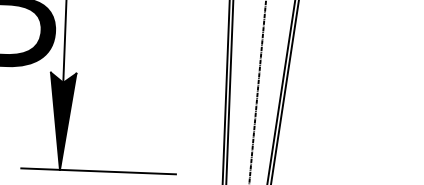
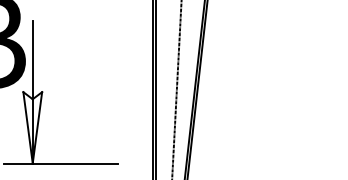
fill: (61, 121) -> (32, 127), removed

